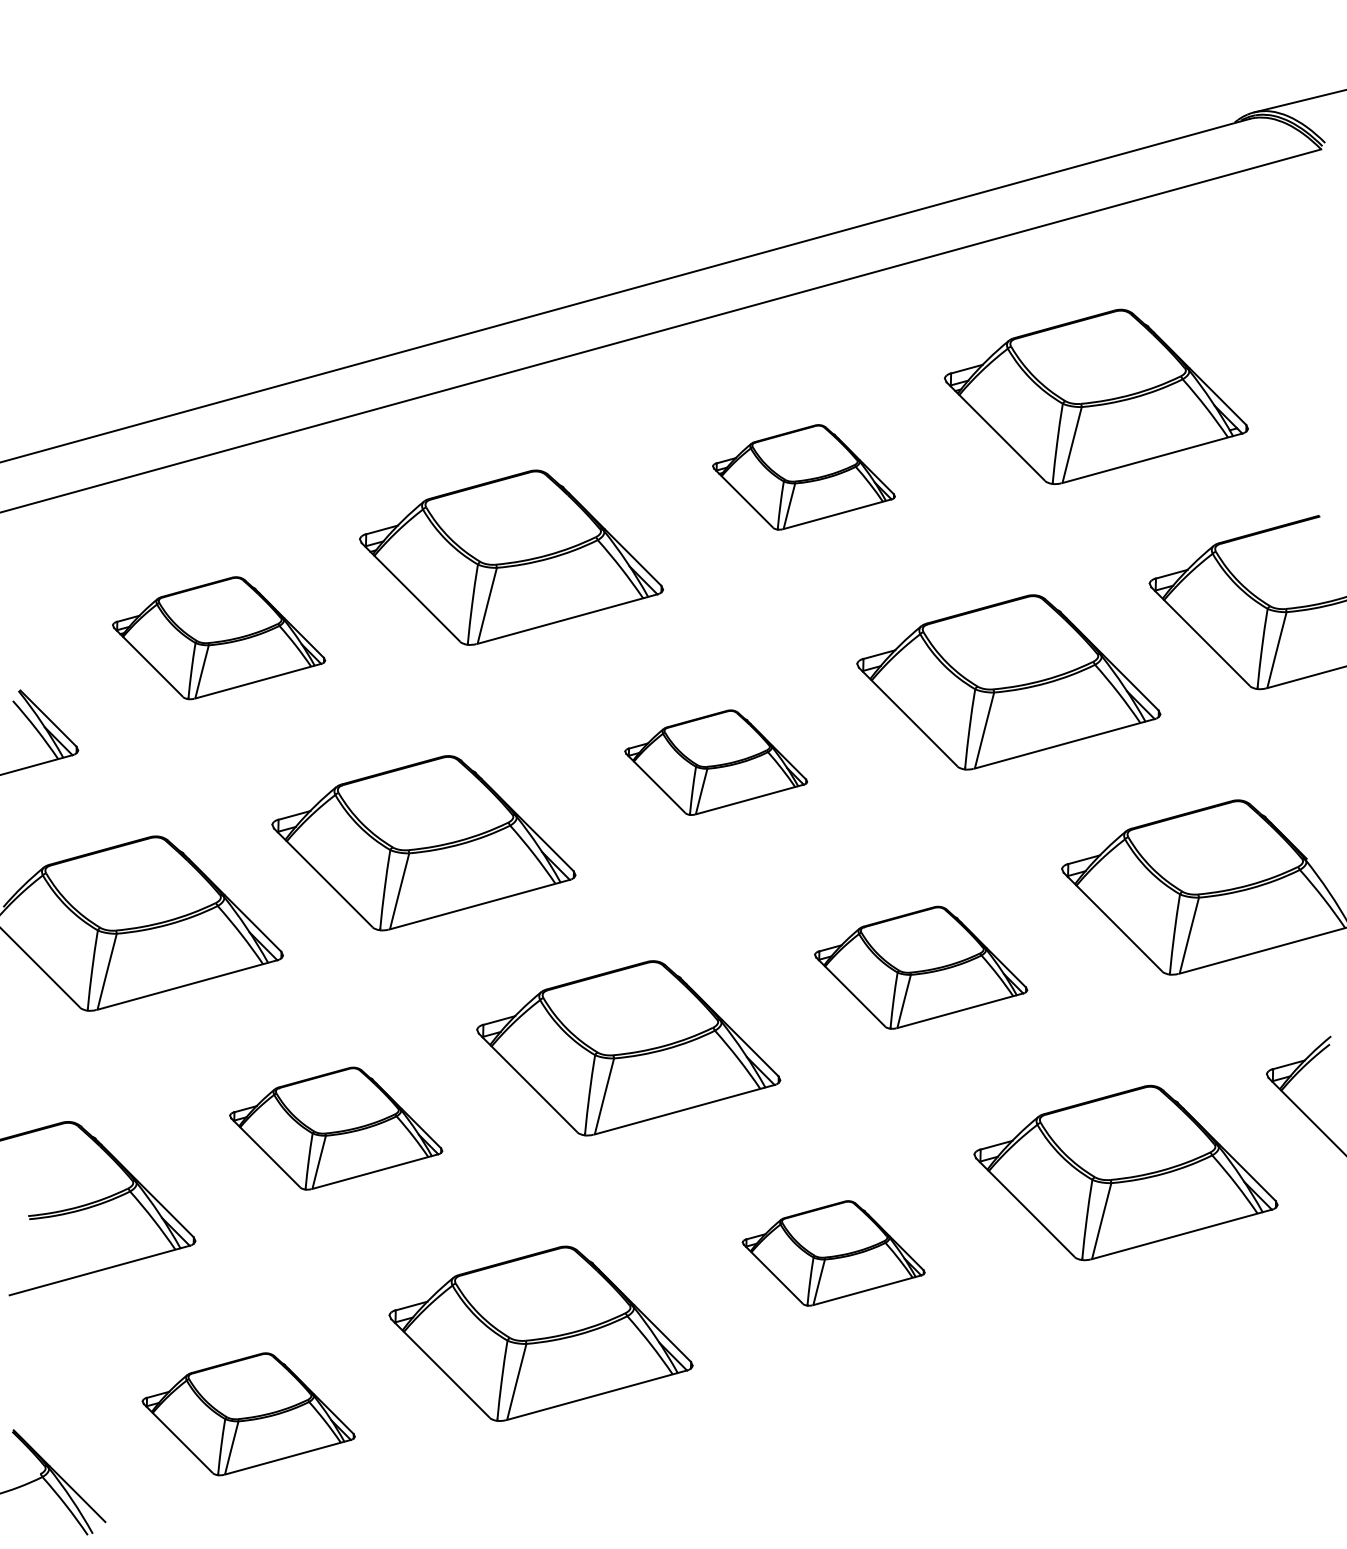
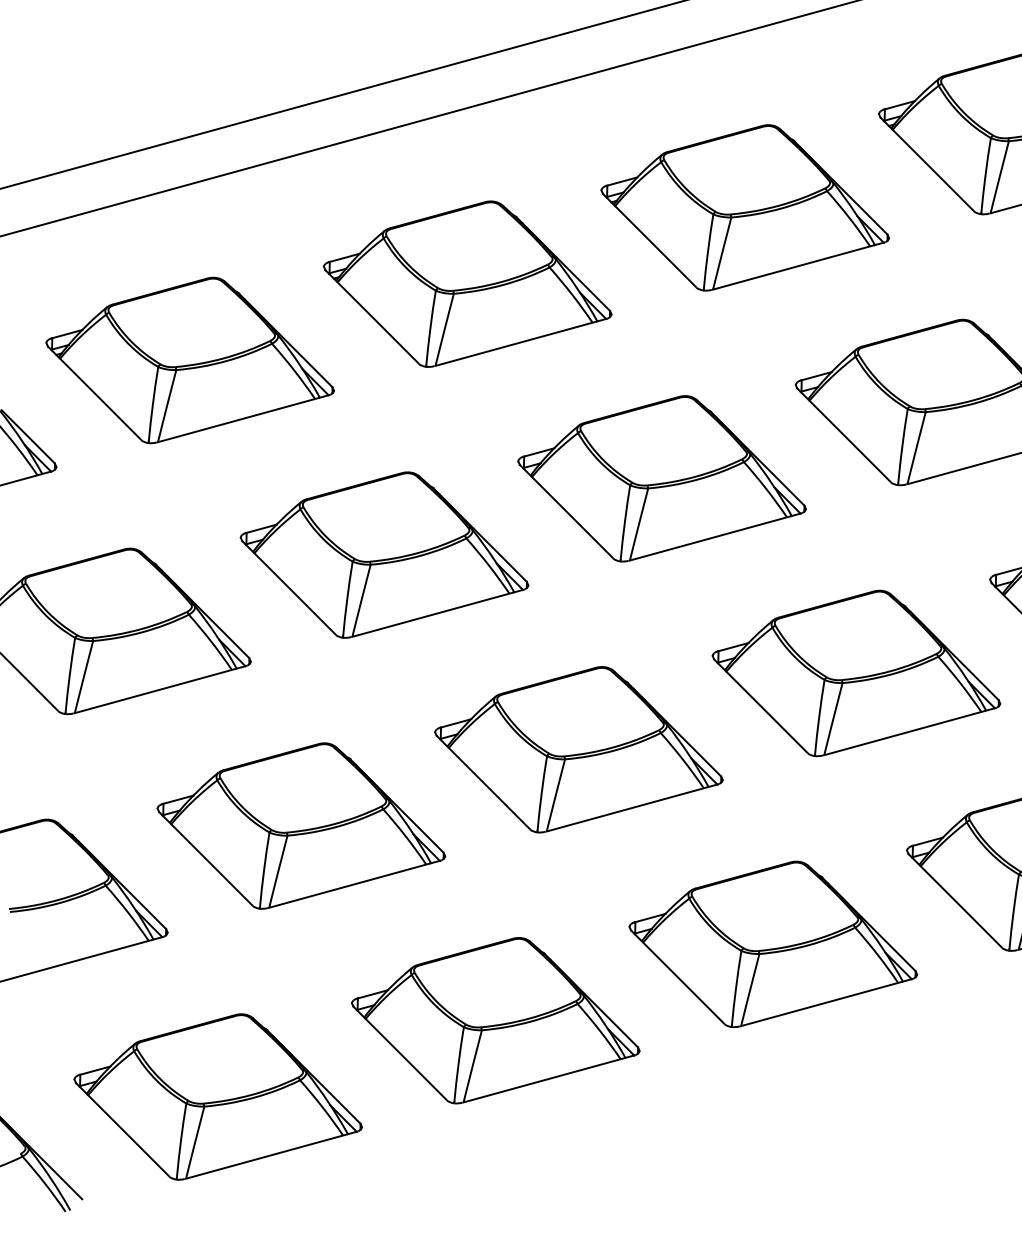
part: (803, 477) -> (744, 208), size x1.67
part: (218, 638) -> (189, 360), size x1.43
part: (715, 762) -> (661, 478), size x1.67
part: (920, 967) -> (855, 673), size x1.43
part: (335, 1128) -> (300, 825), size x1.43
part: (833, 1253) -> (773, 944), size x1.67
part: (248, 1414) -> (218, 1097), size x1.43

